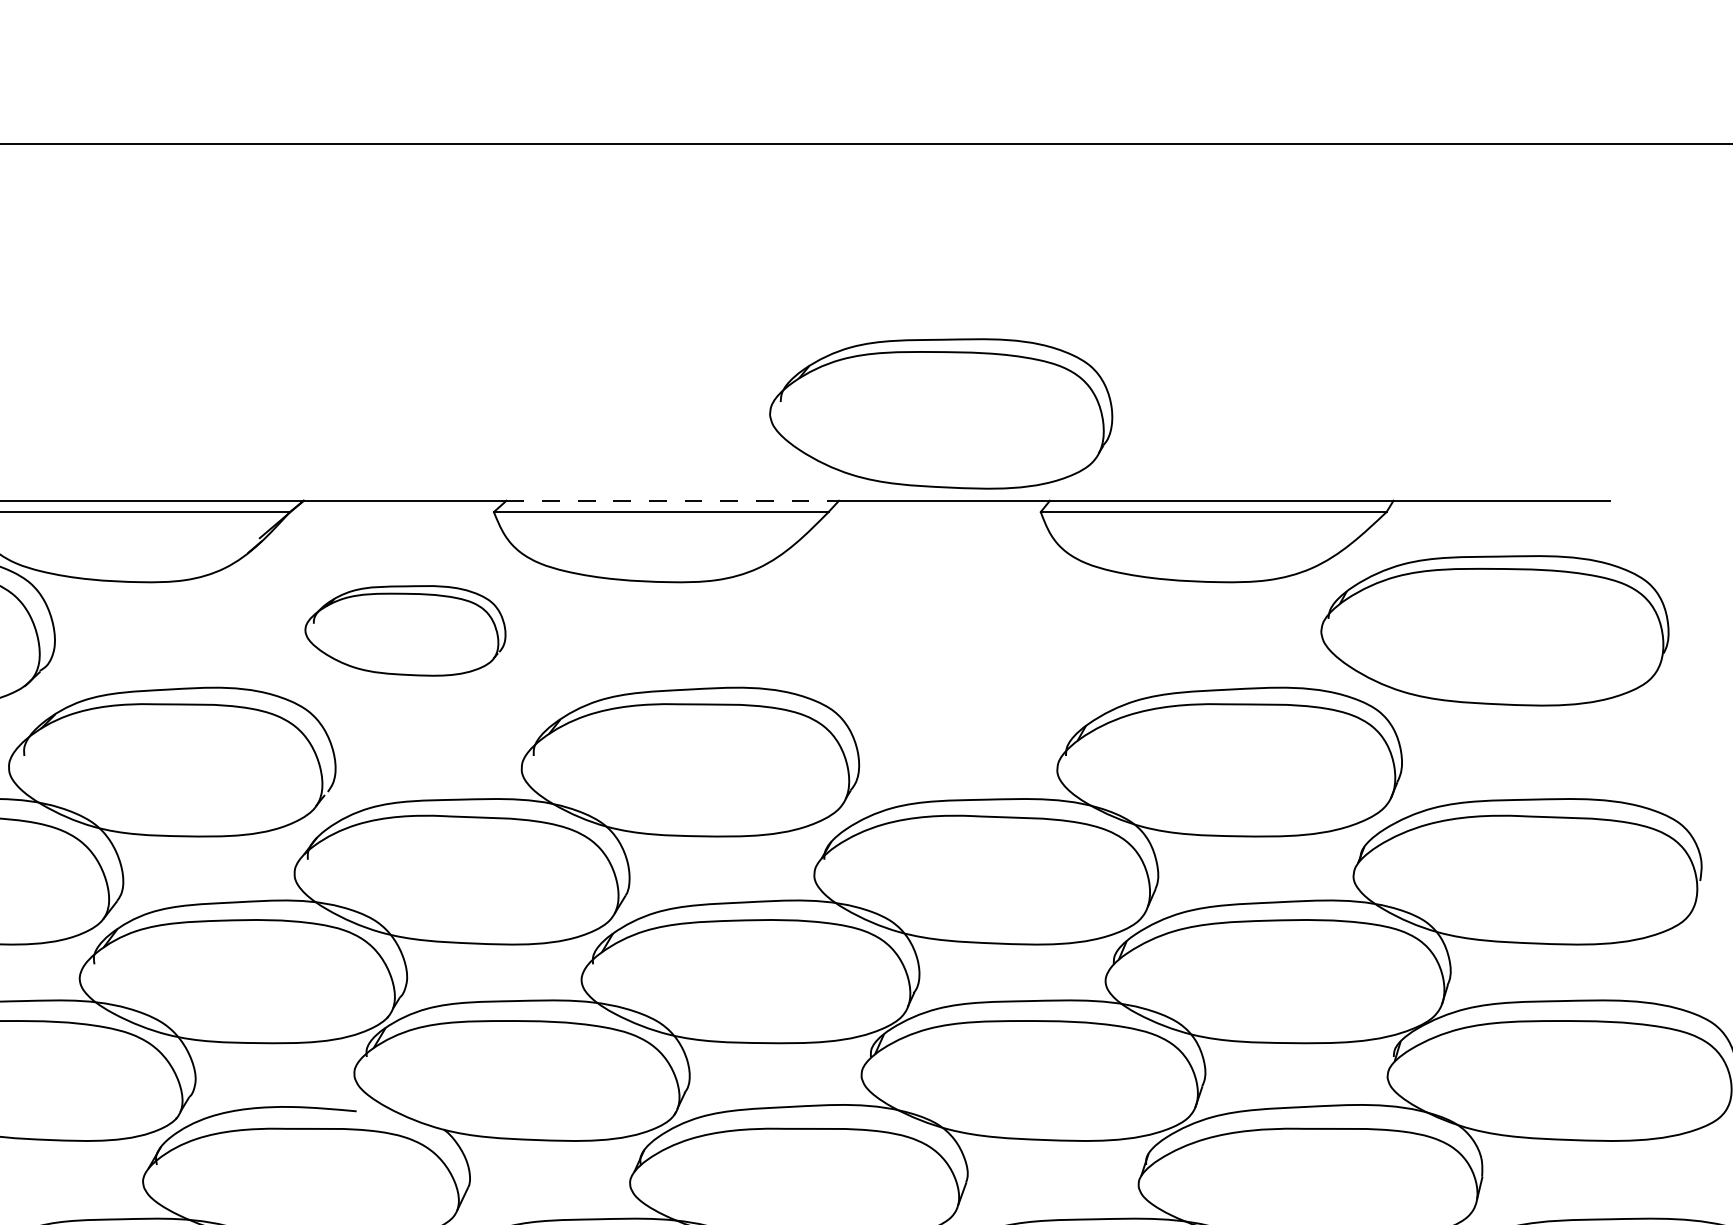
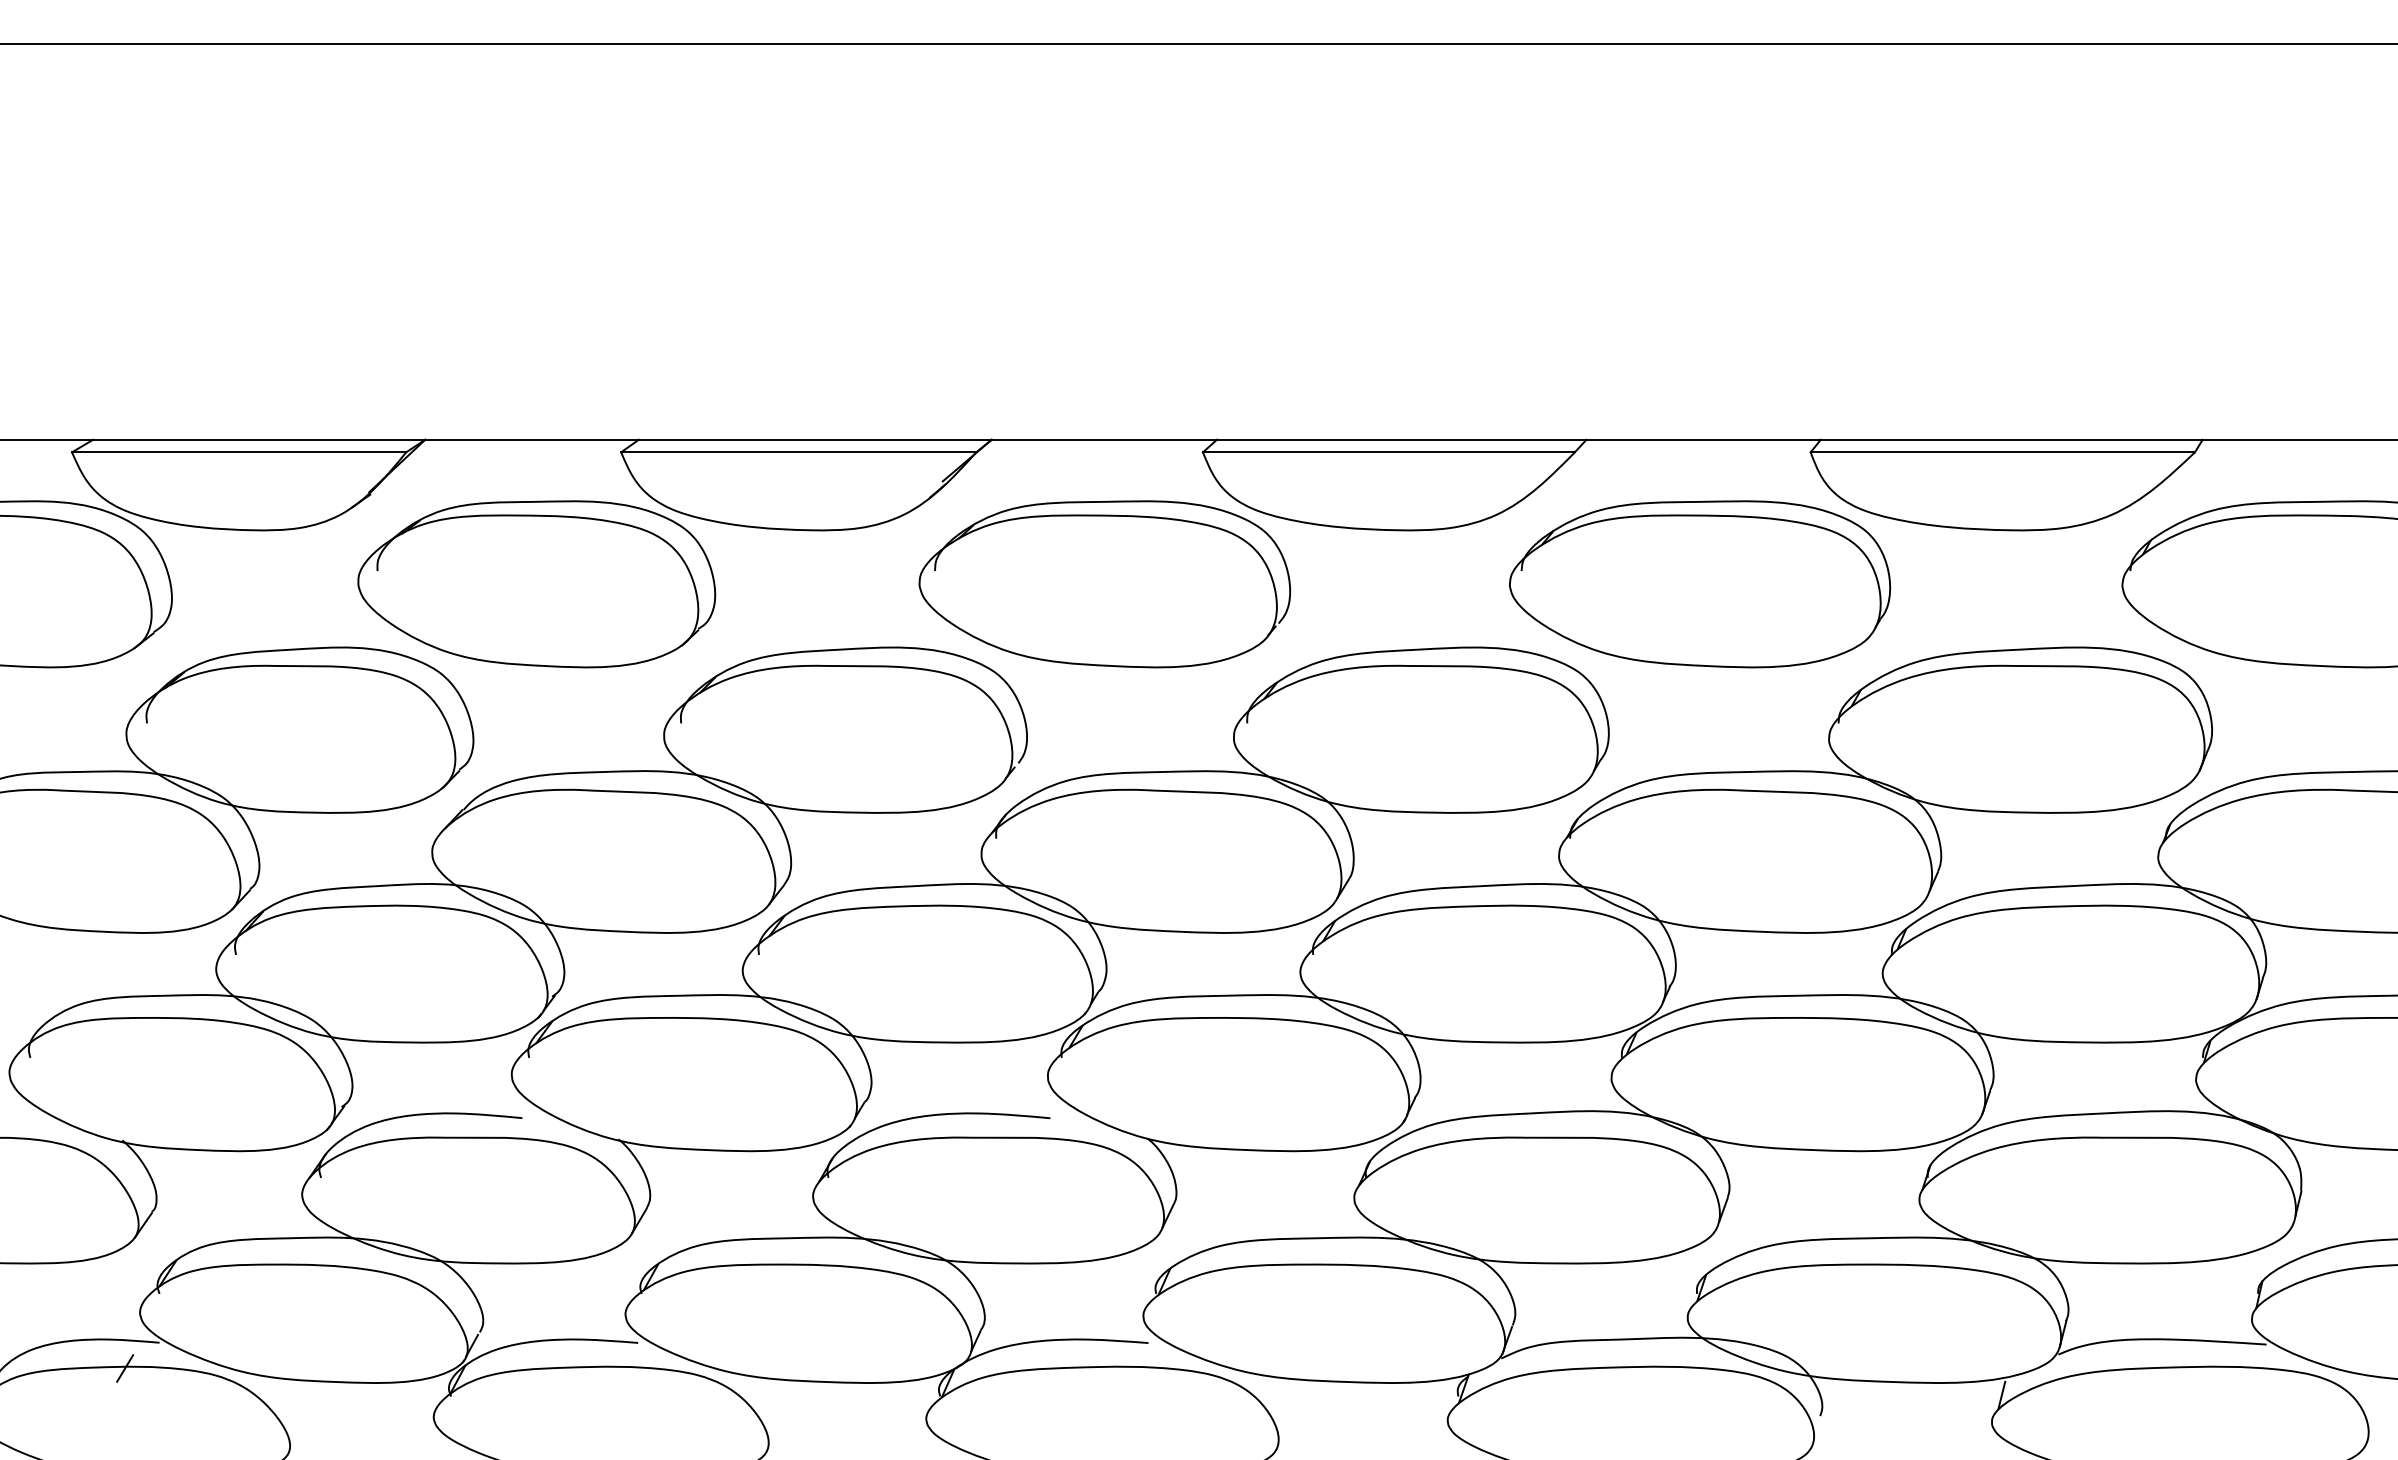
part: (941, 414) -> (1700, 584), moved
line: (672, 500) -> (1401, 439), dashed -> solid
part: (405, 630) -> (1104, 584), size x1.67

